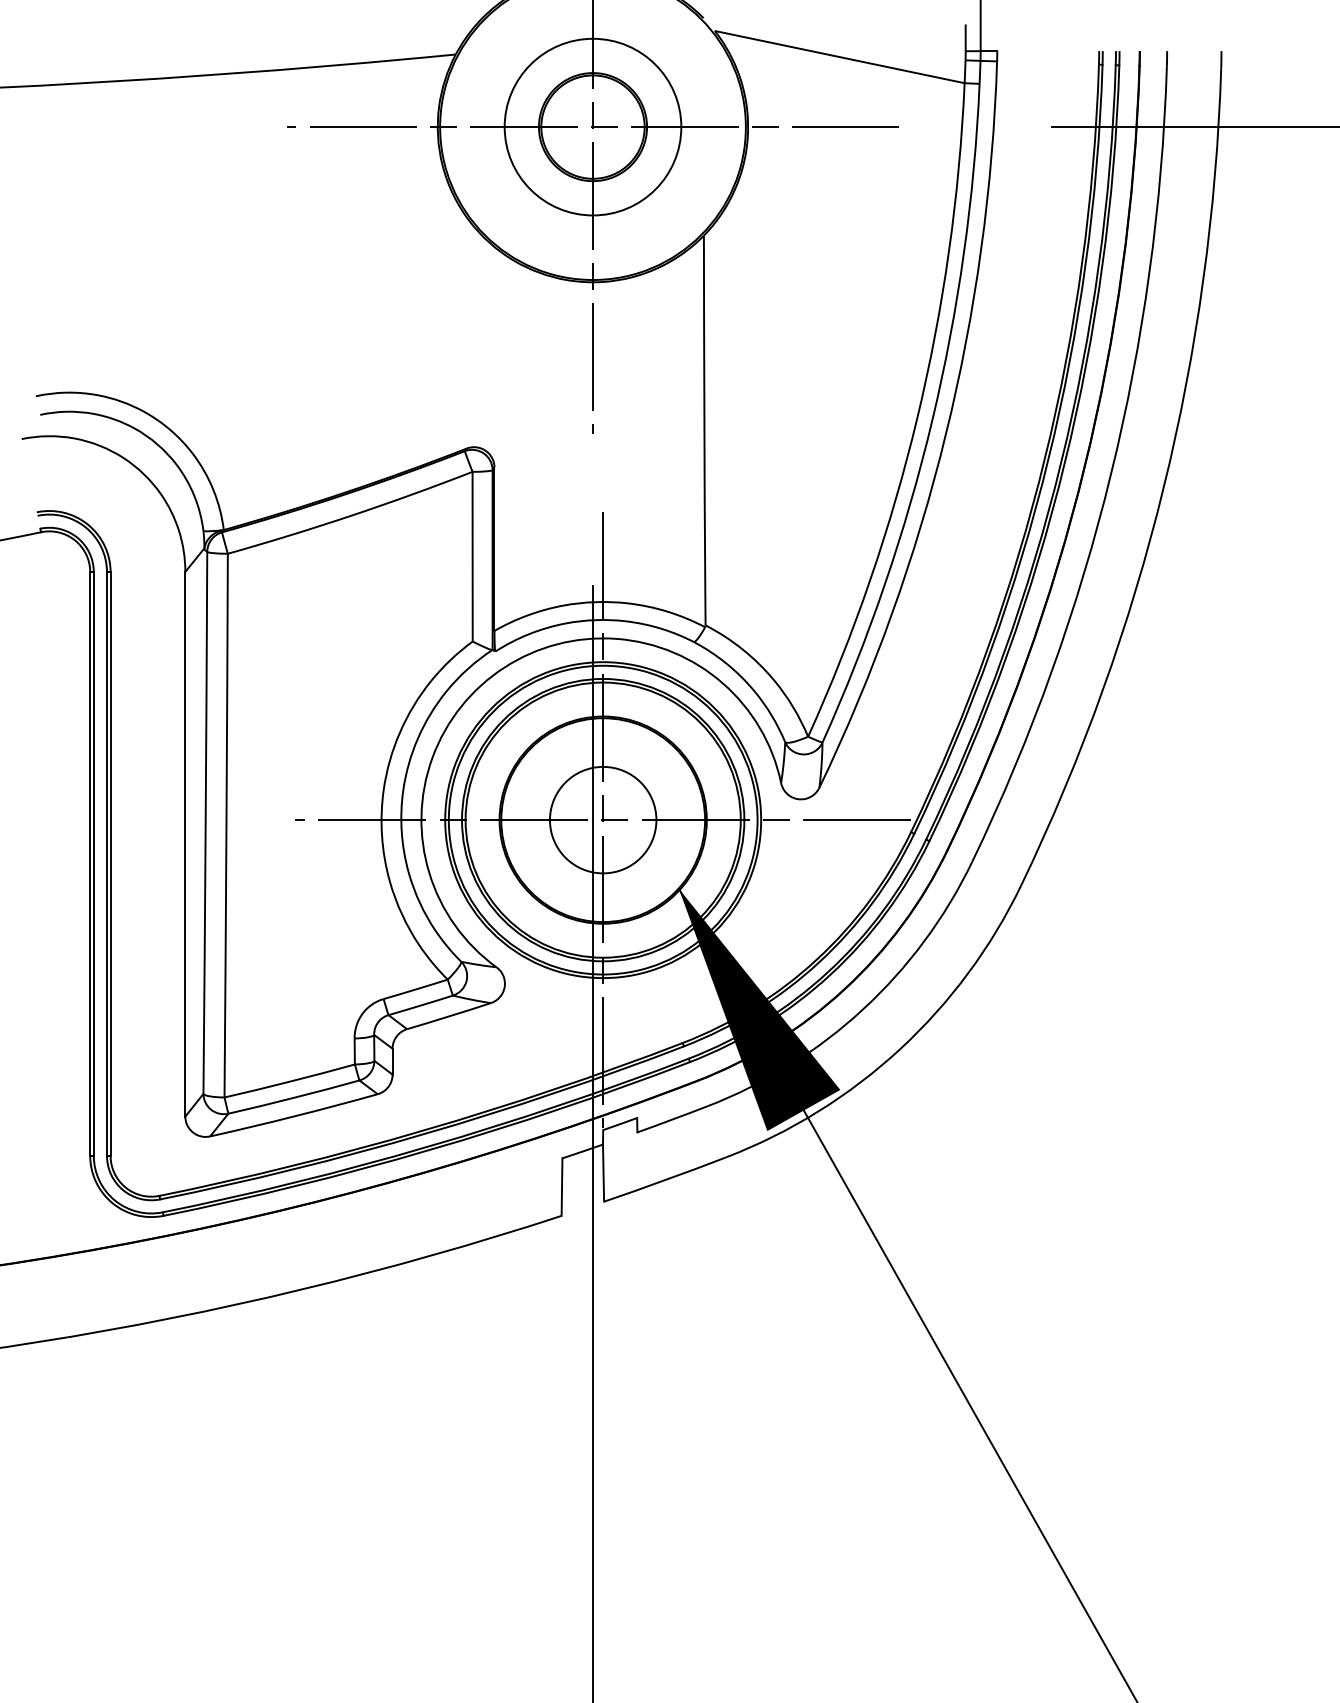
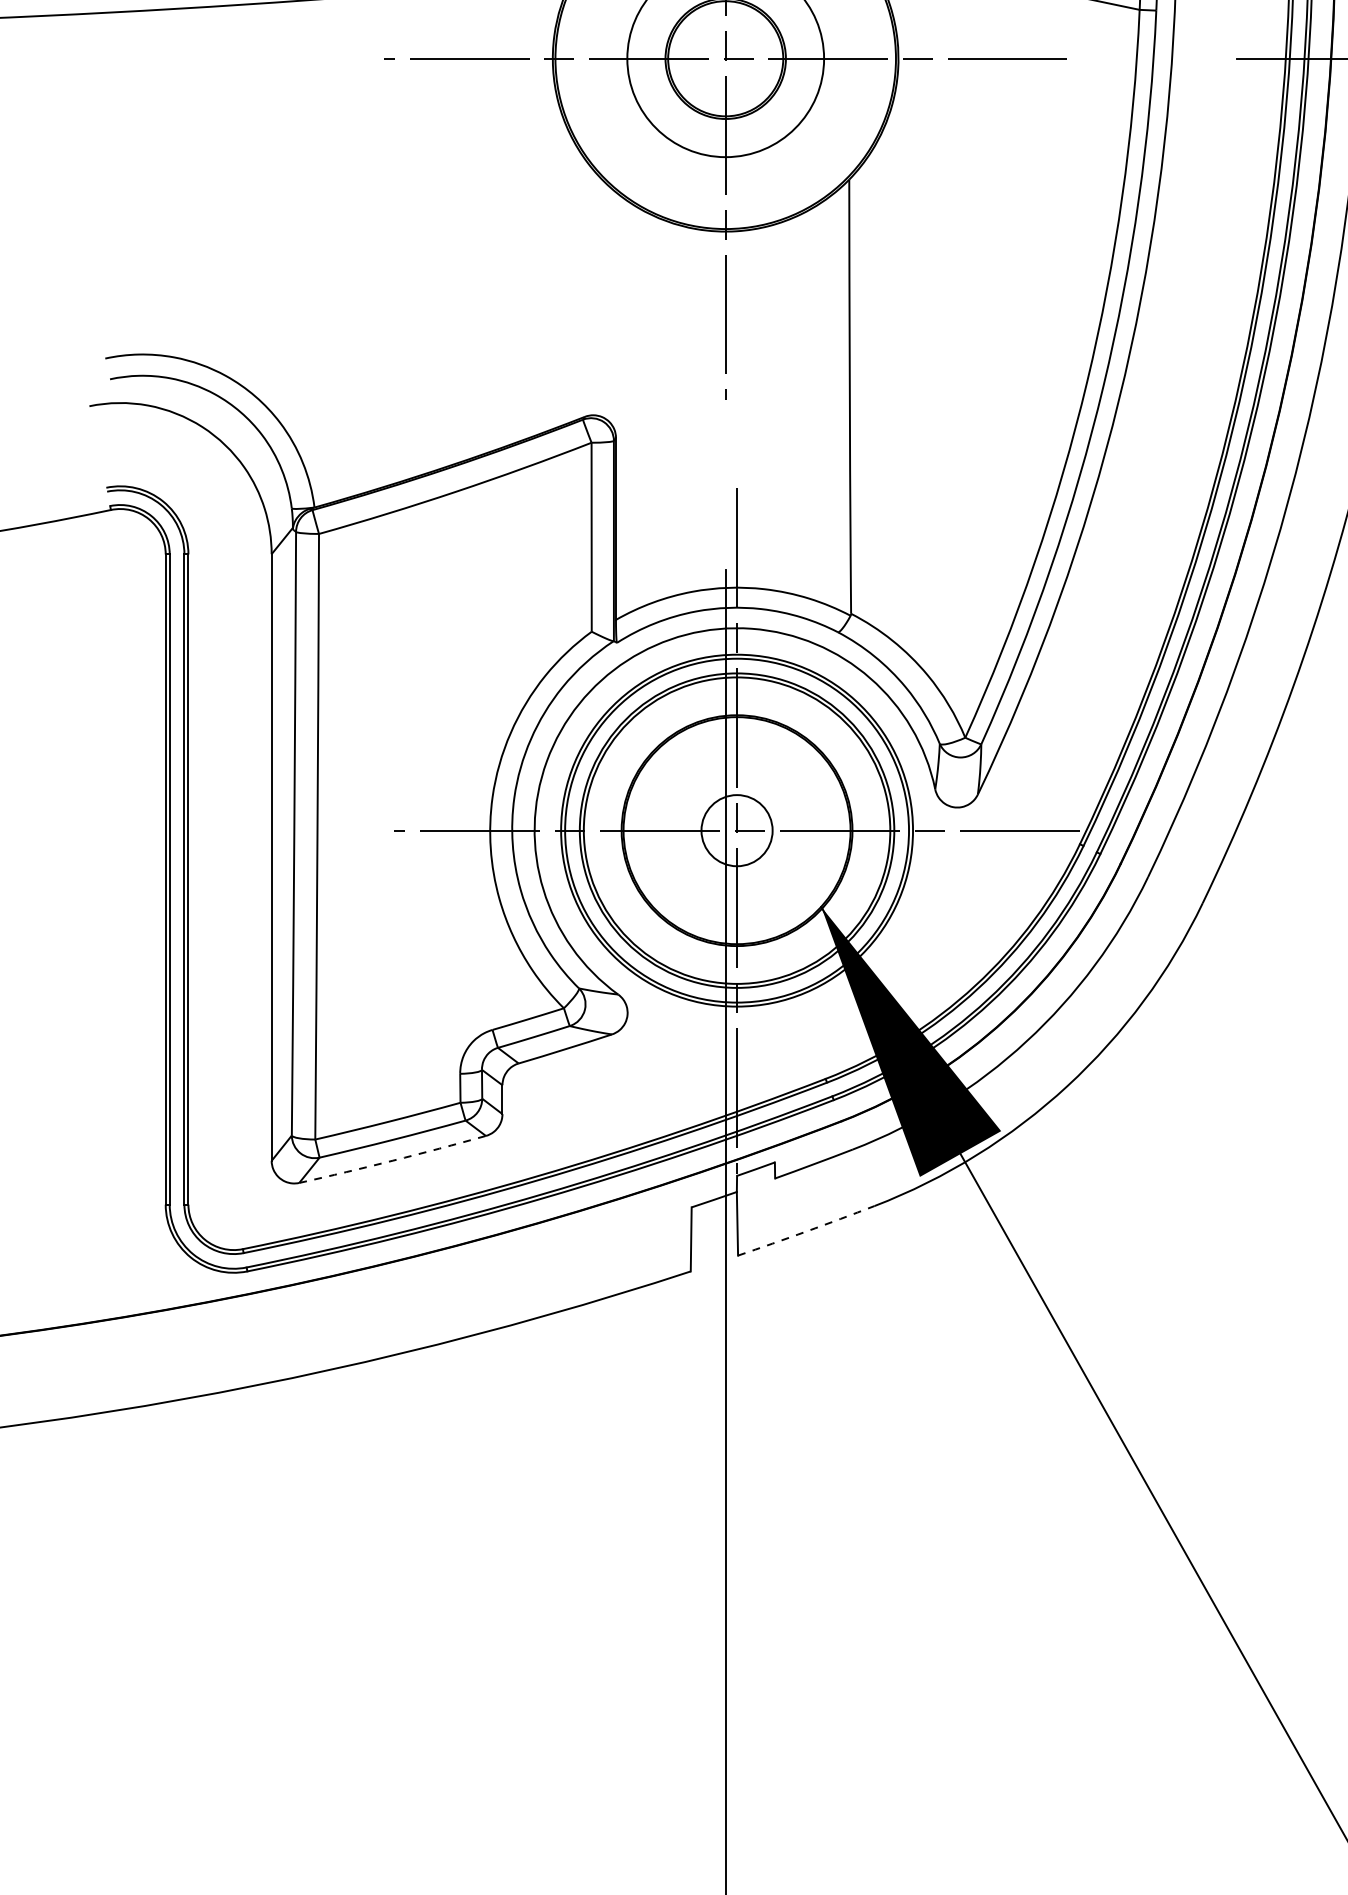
circle: (602, 819) -> (736, 829), size x0.6
arc: (294, 1116) -> (393, 1160), solid -> dashed
arc: (665, 1180) -> (806, 1232), solid -> dashed

